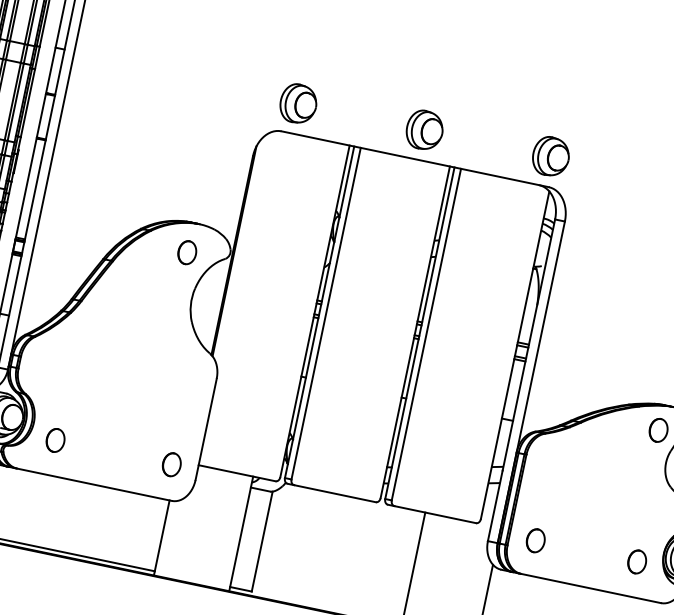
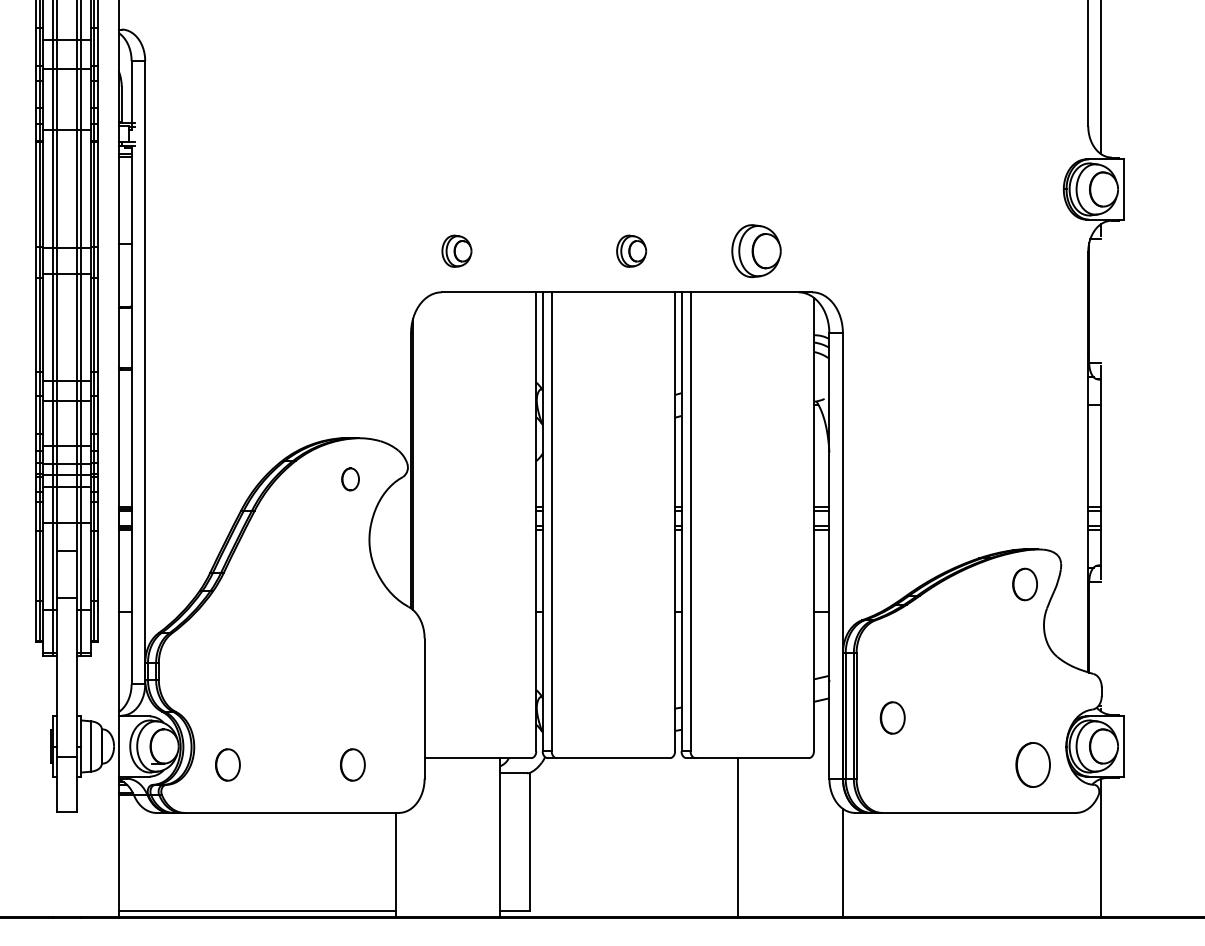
part: (298, 104) -> (456, 251), size x0.6
part: (424, 130) -> (631, 251), size x0.6
part: (550, 156) -> (756, 251), moved
part: (187, 252) -> (350, 479), size x0.7
part: (171, 464) -> (352, 764), moved
part: (535, 540) -> (892, 717), moved
part: (636, 561) -> (1032, 764), size x1.4

